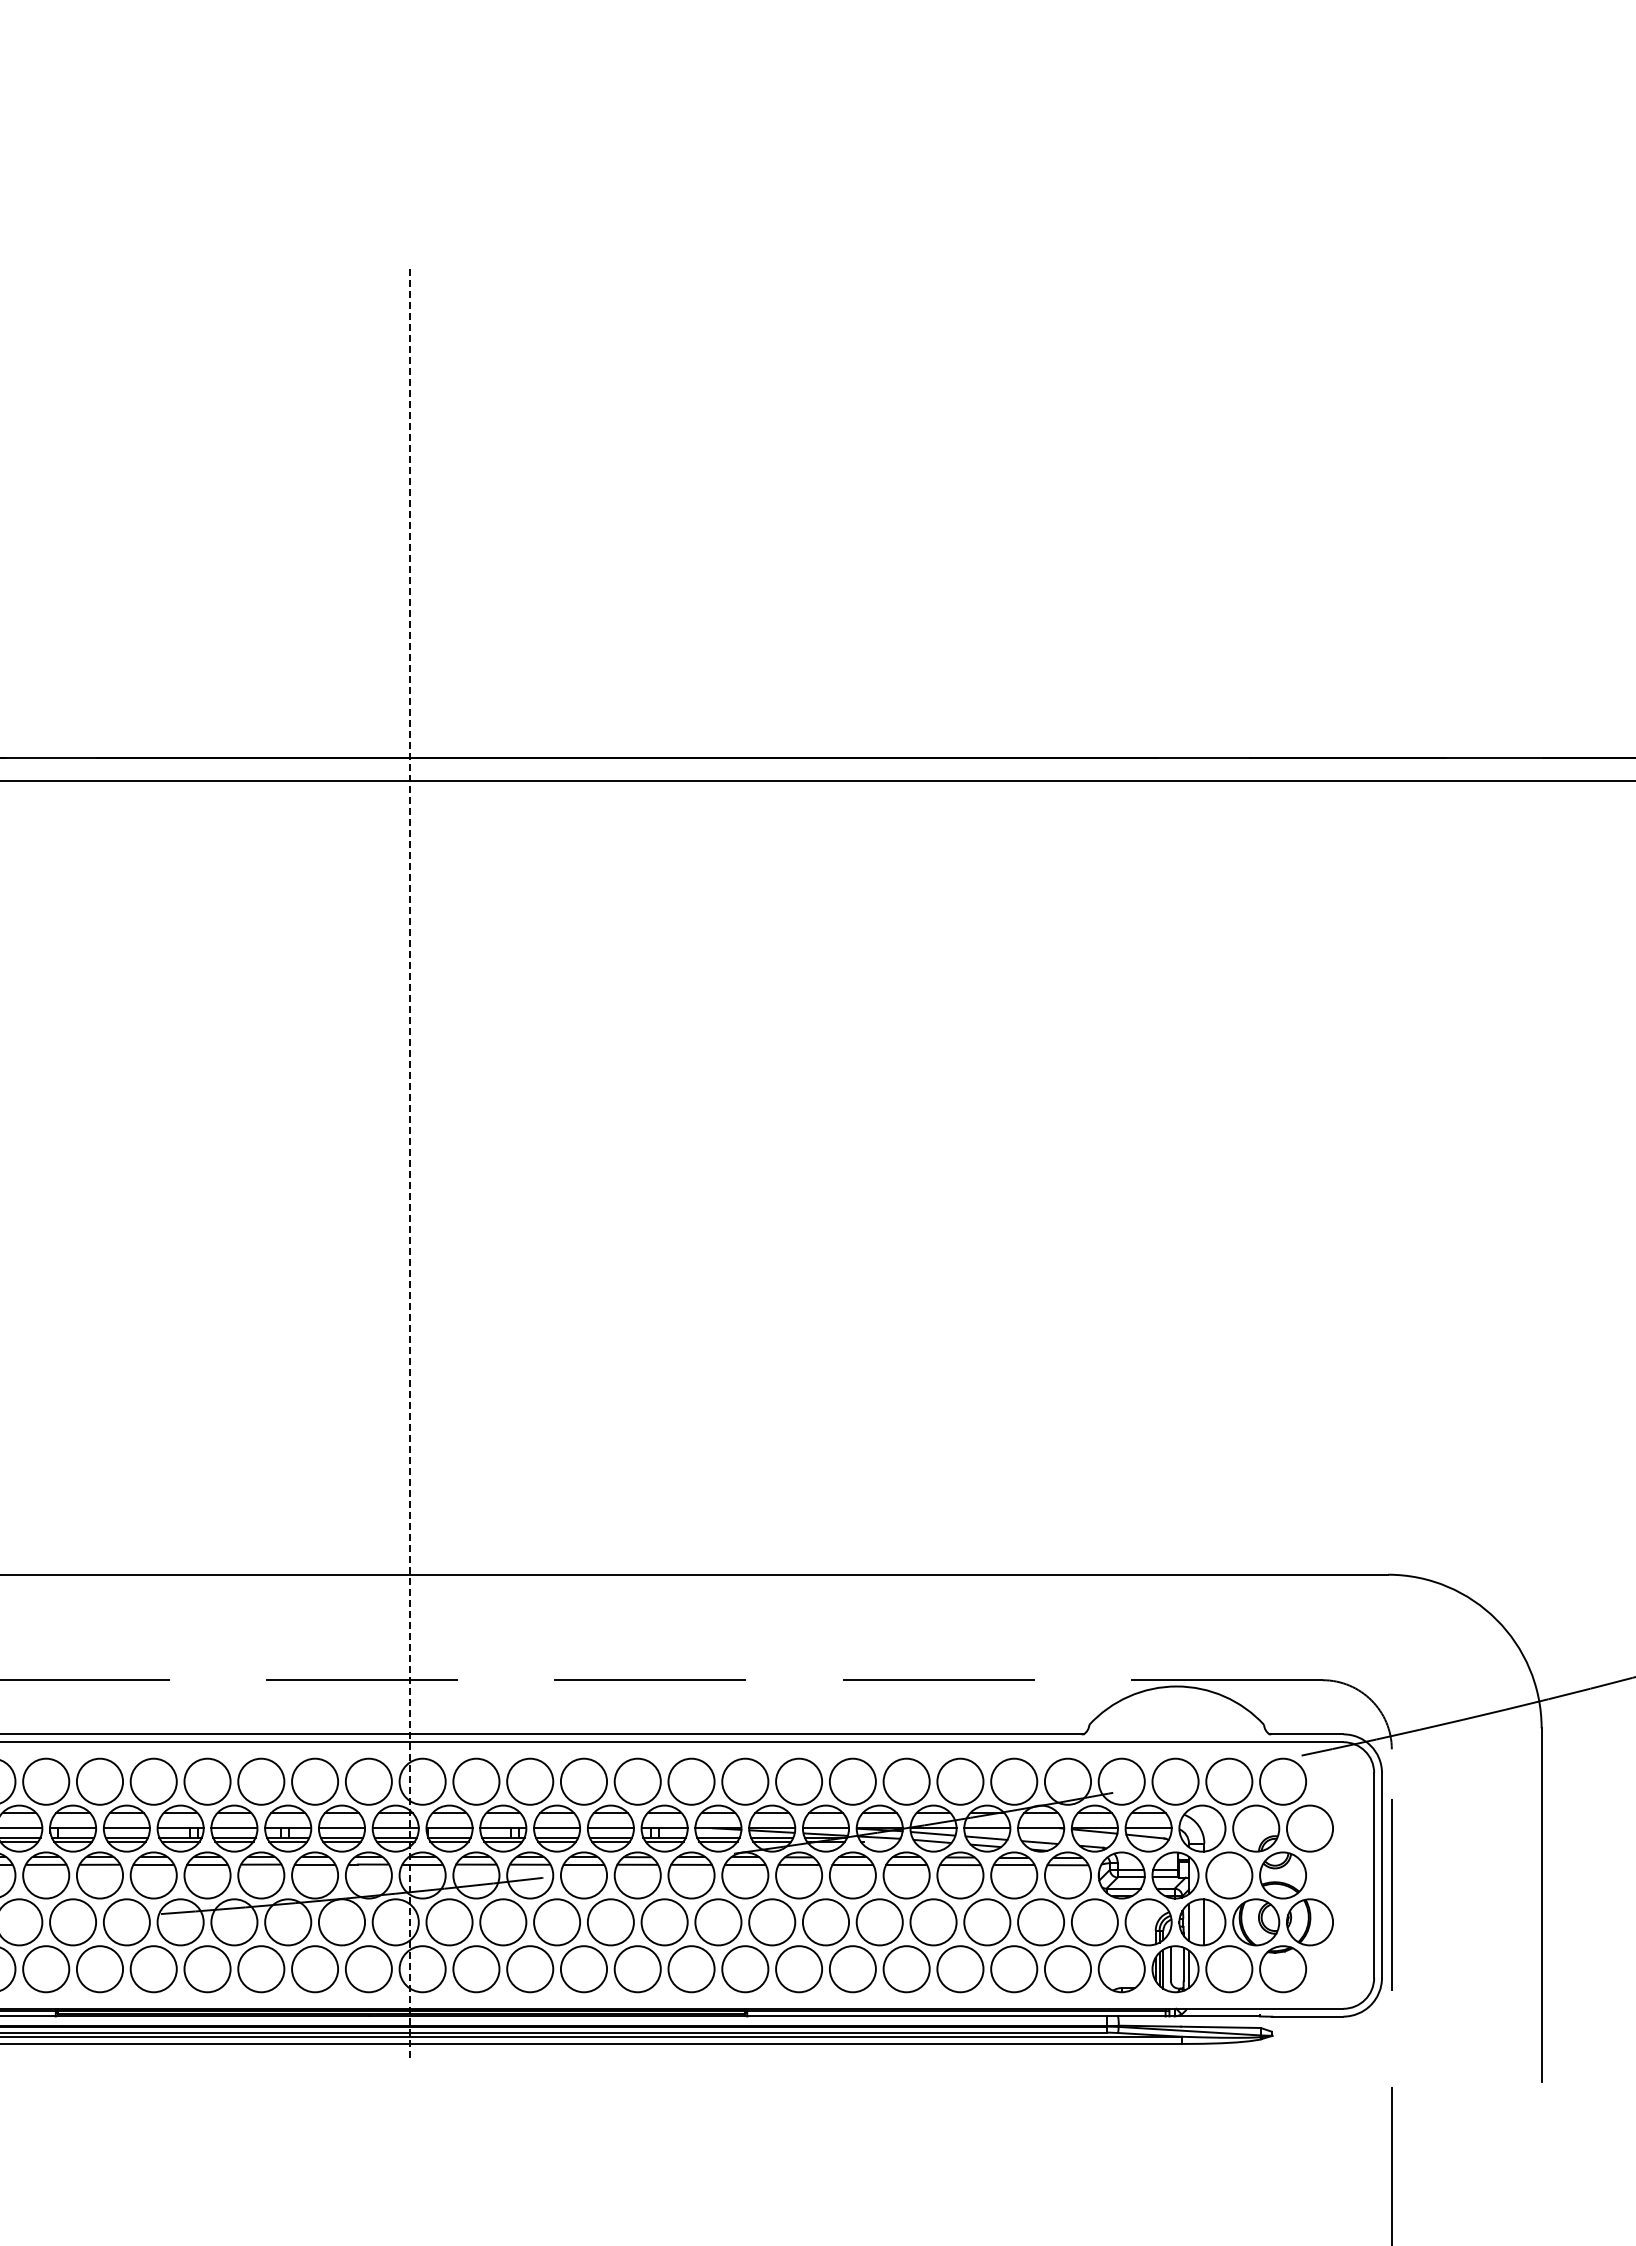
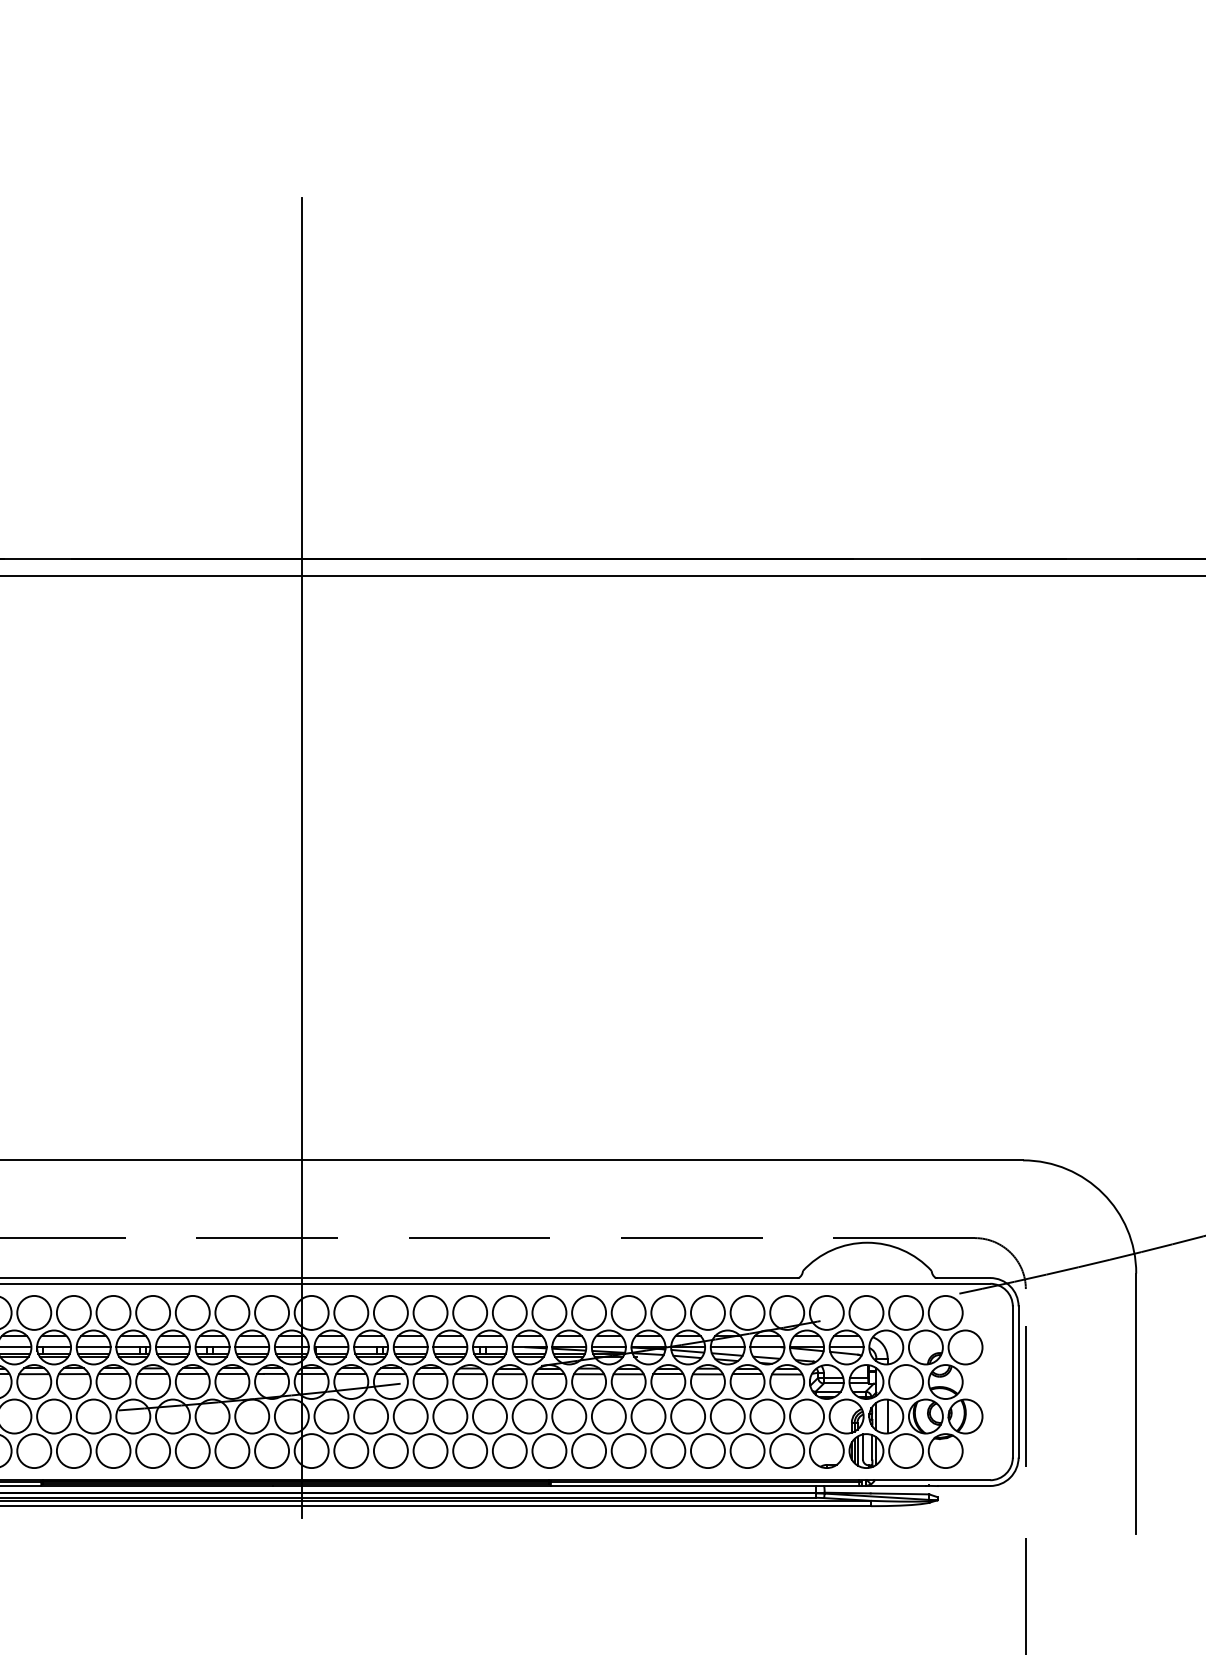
line: (409, 1164) -> (301, 858), dashed -> solid

